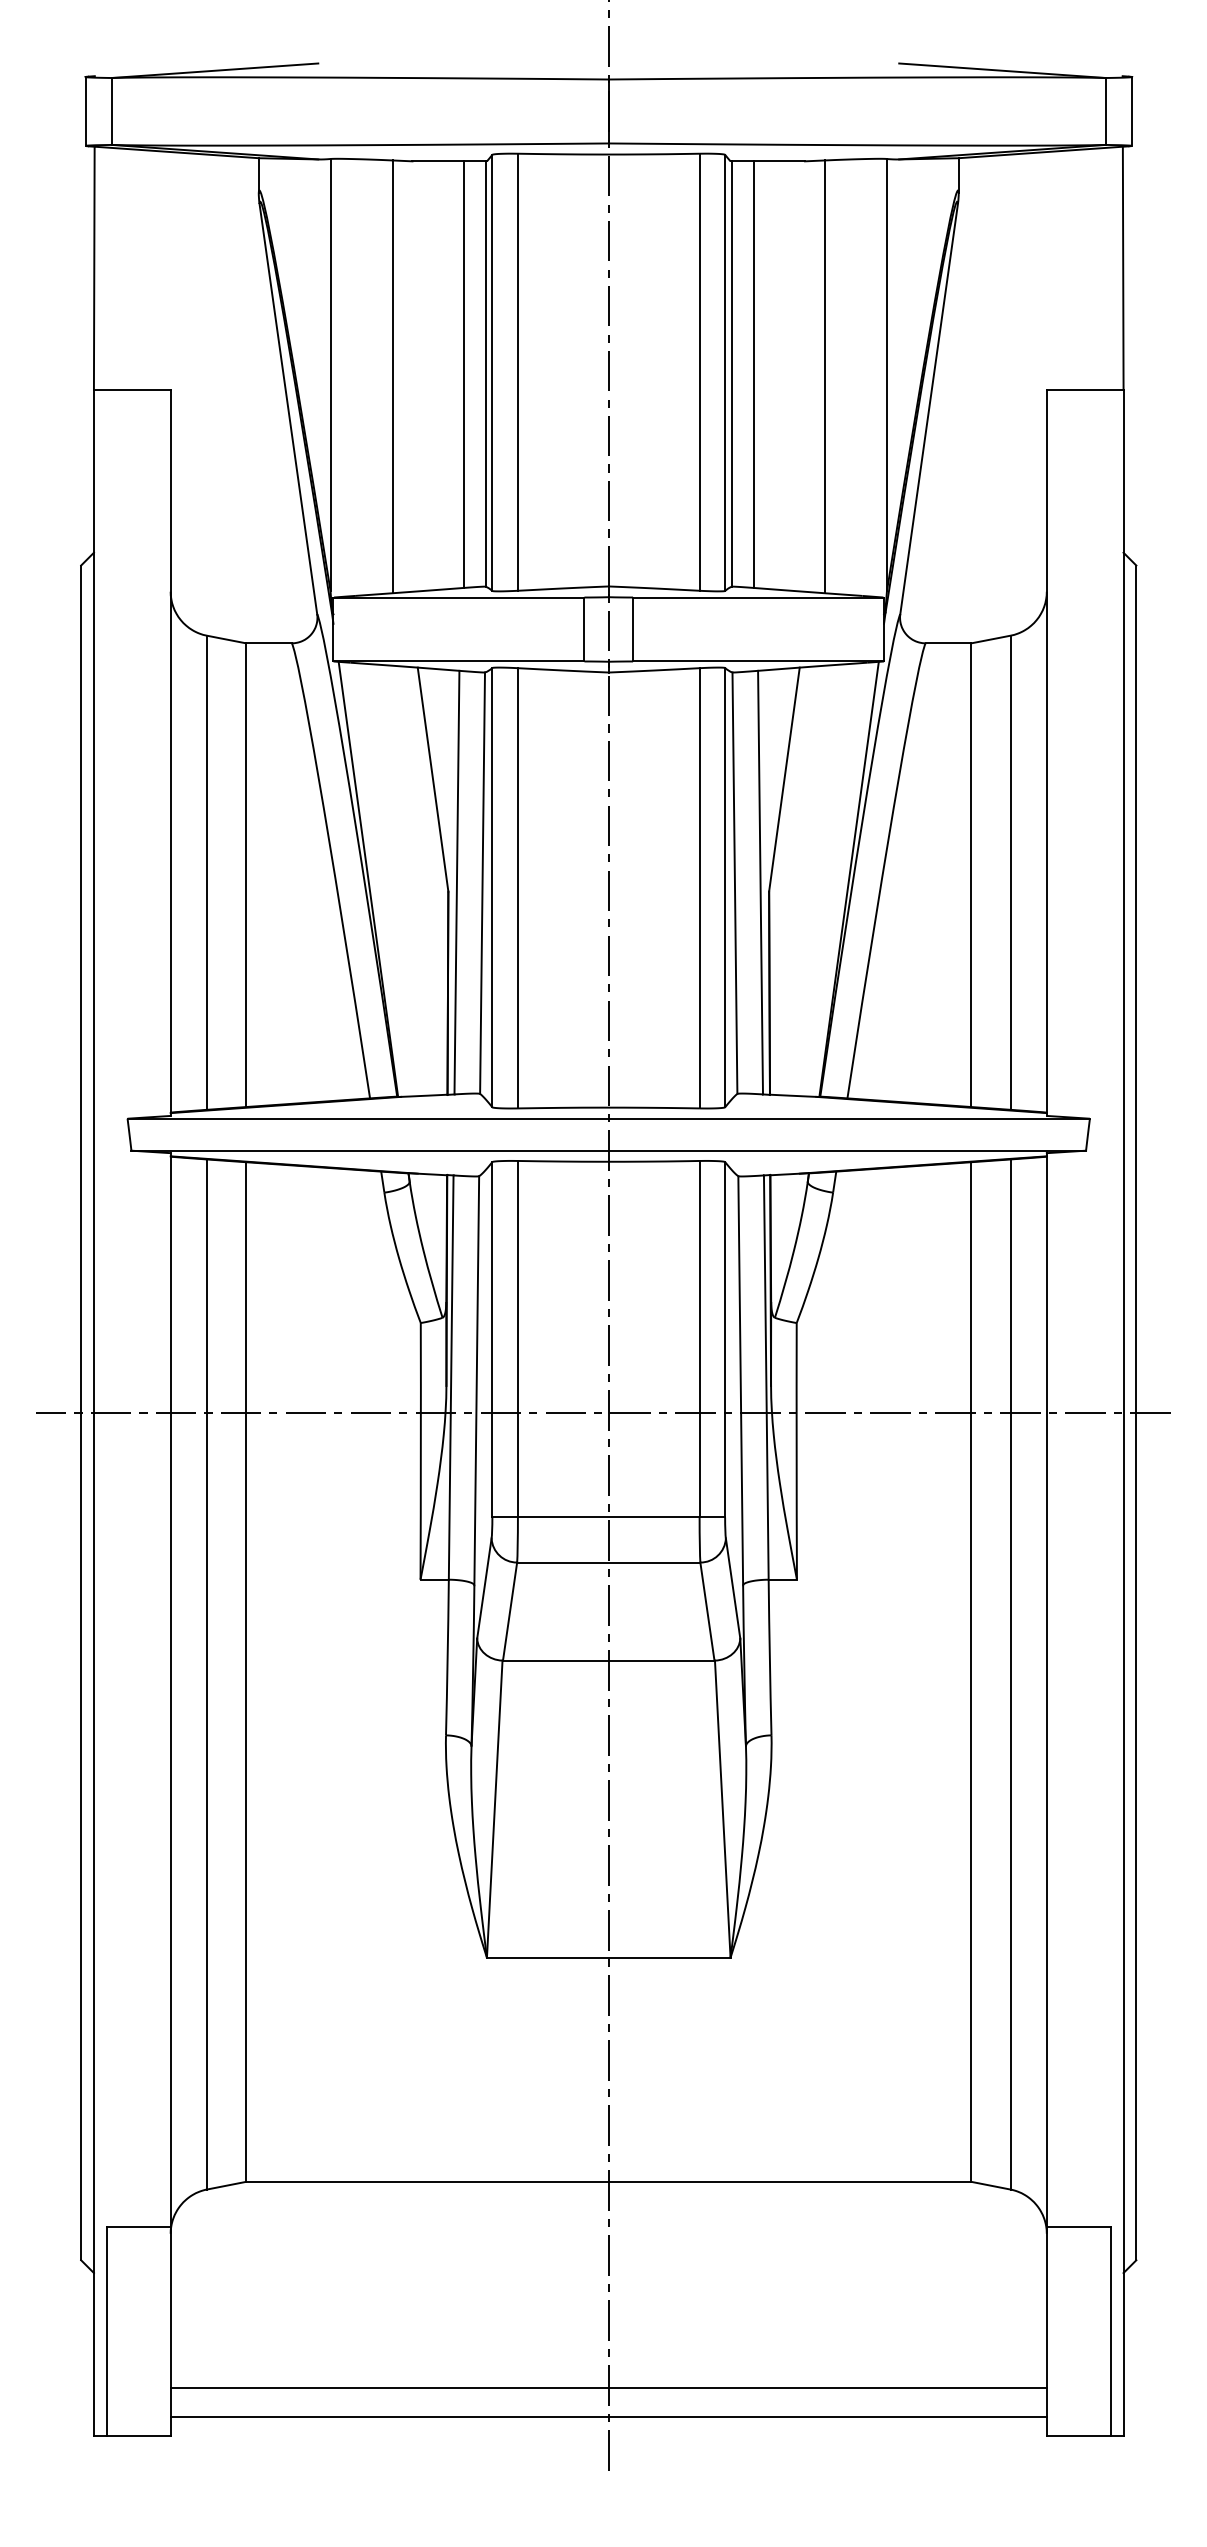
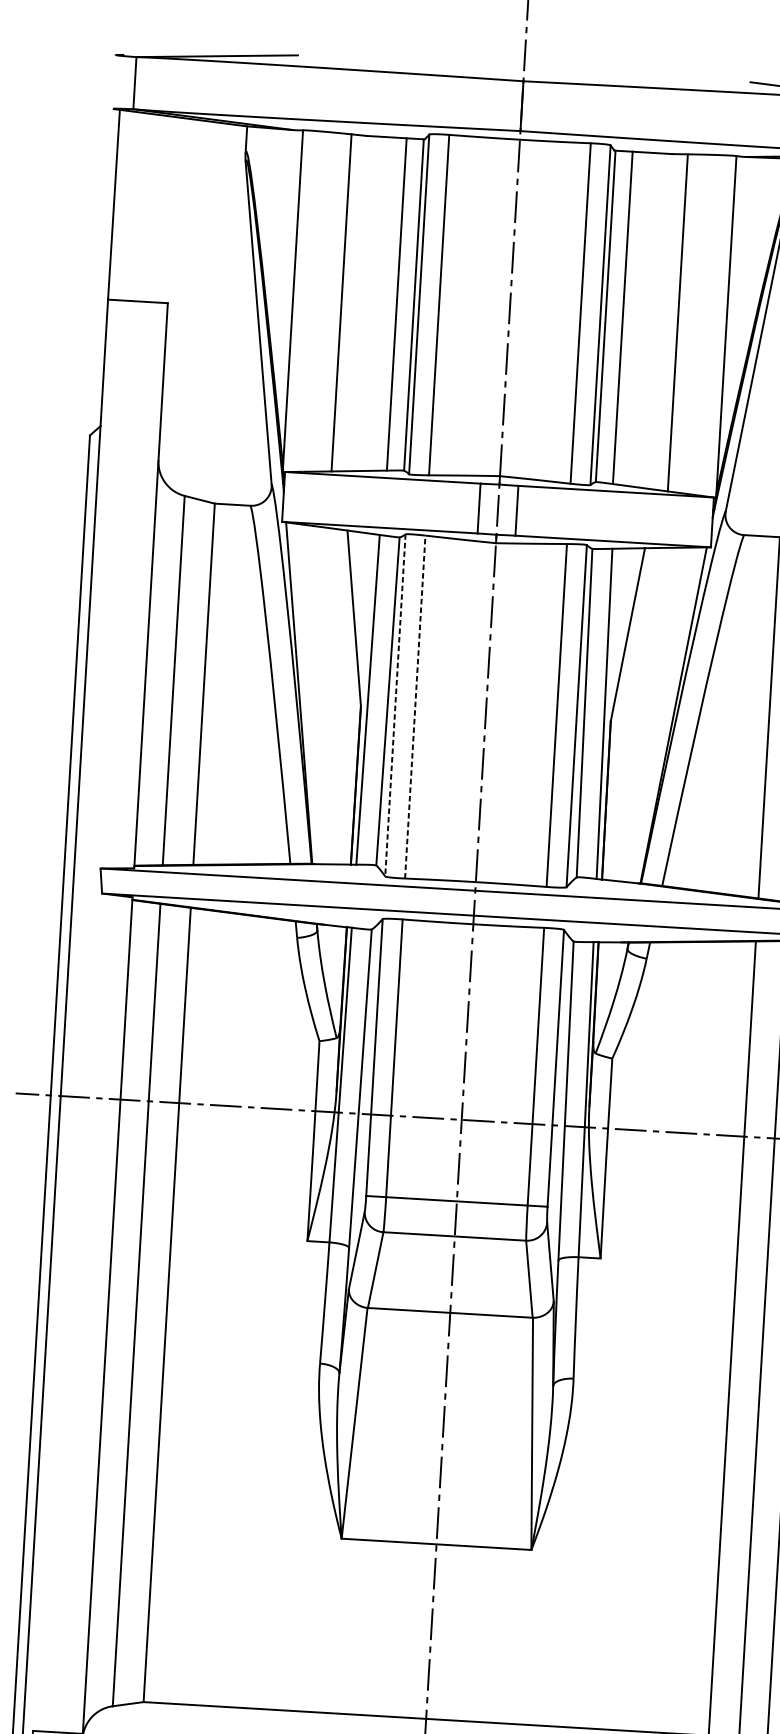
line: (85, 111) -> (114, 81), removed
line: (492, 887) -> (395, 705), solid -> dashed
line: (517, 887) -> (414, 706), solid -> dashed

